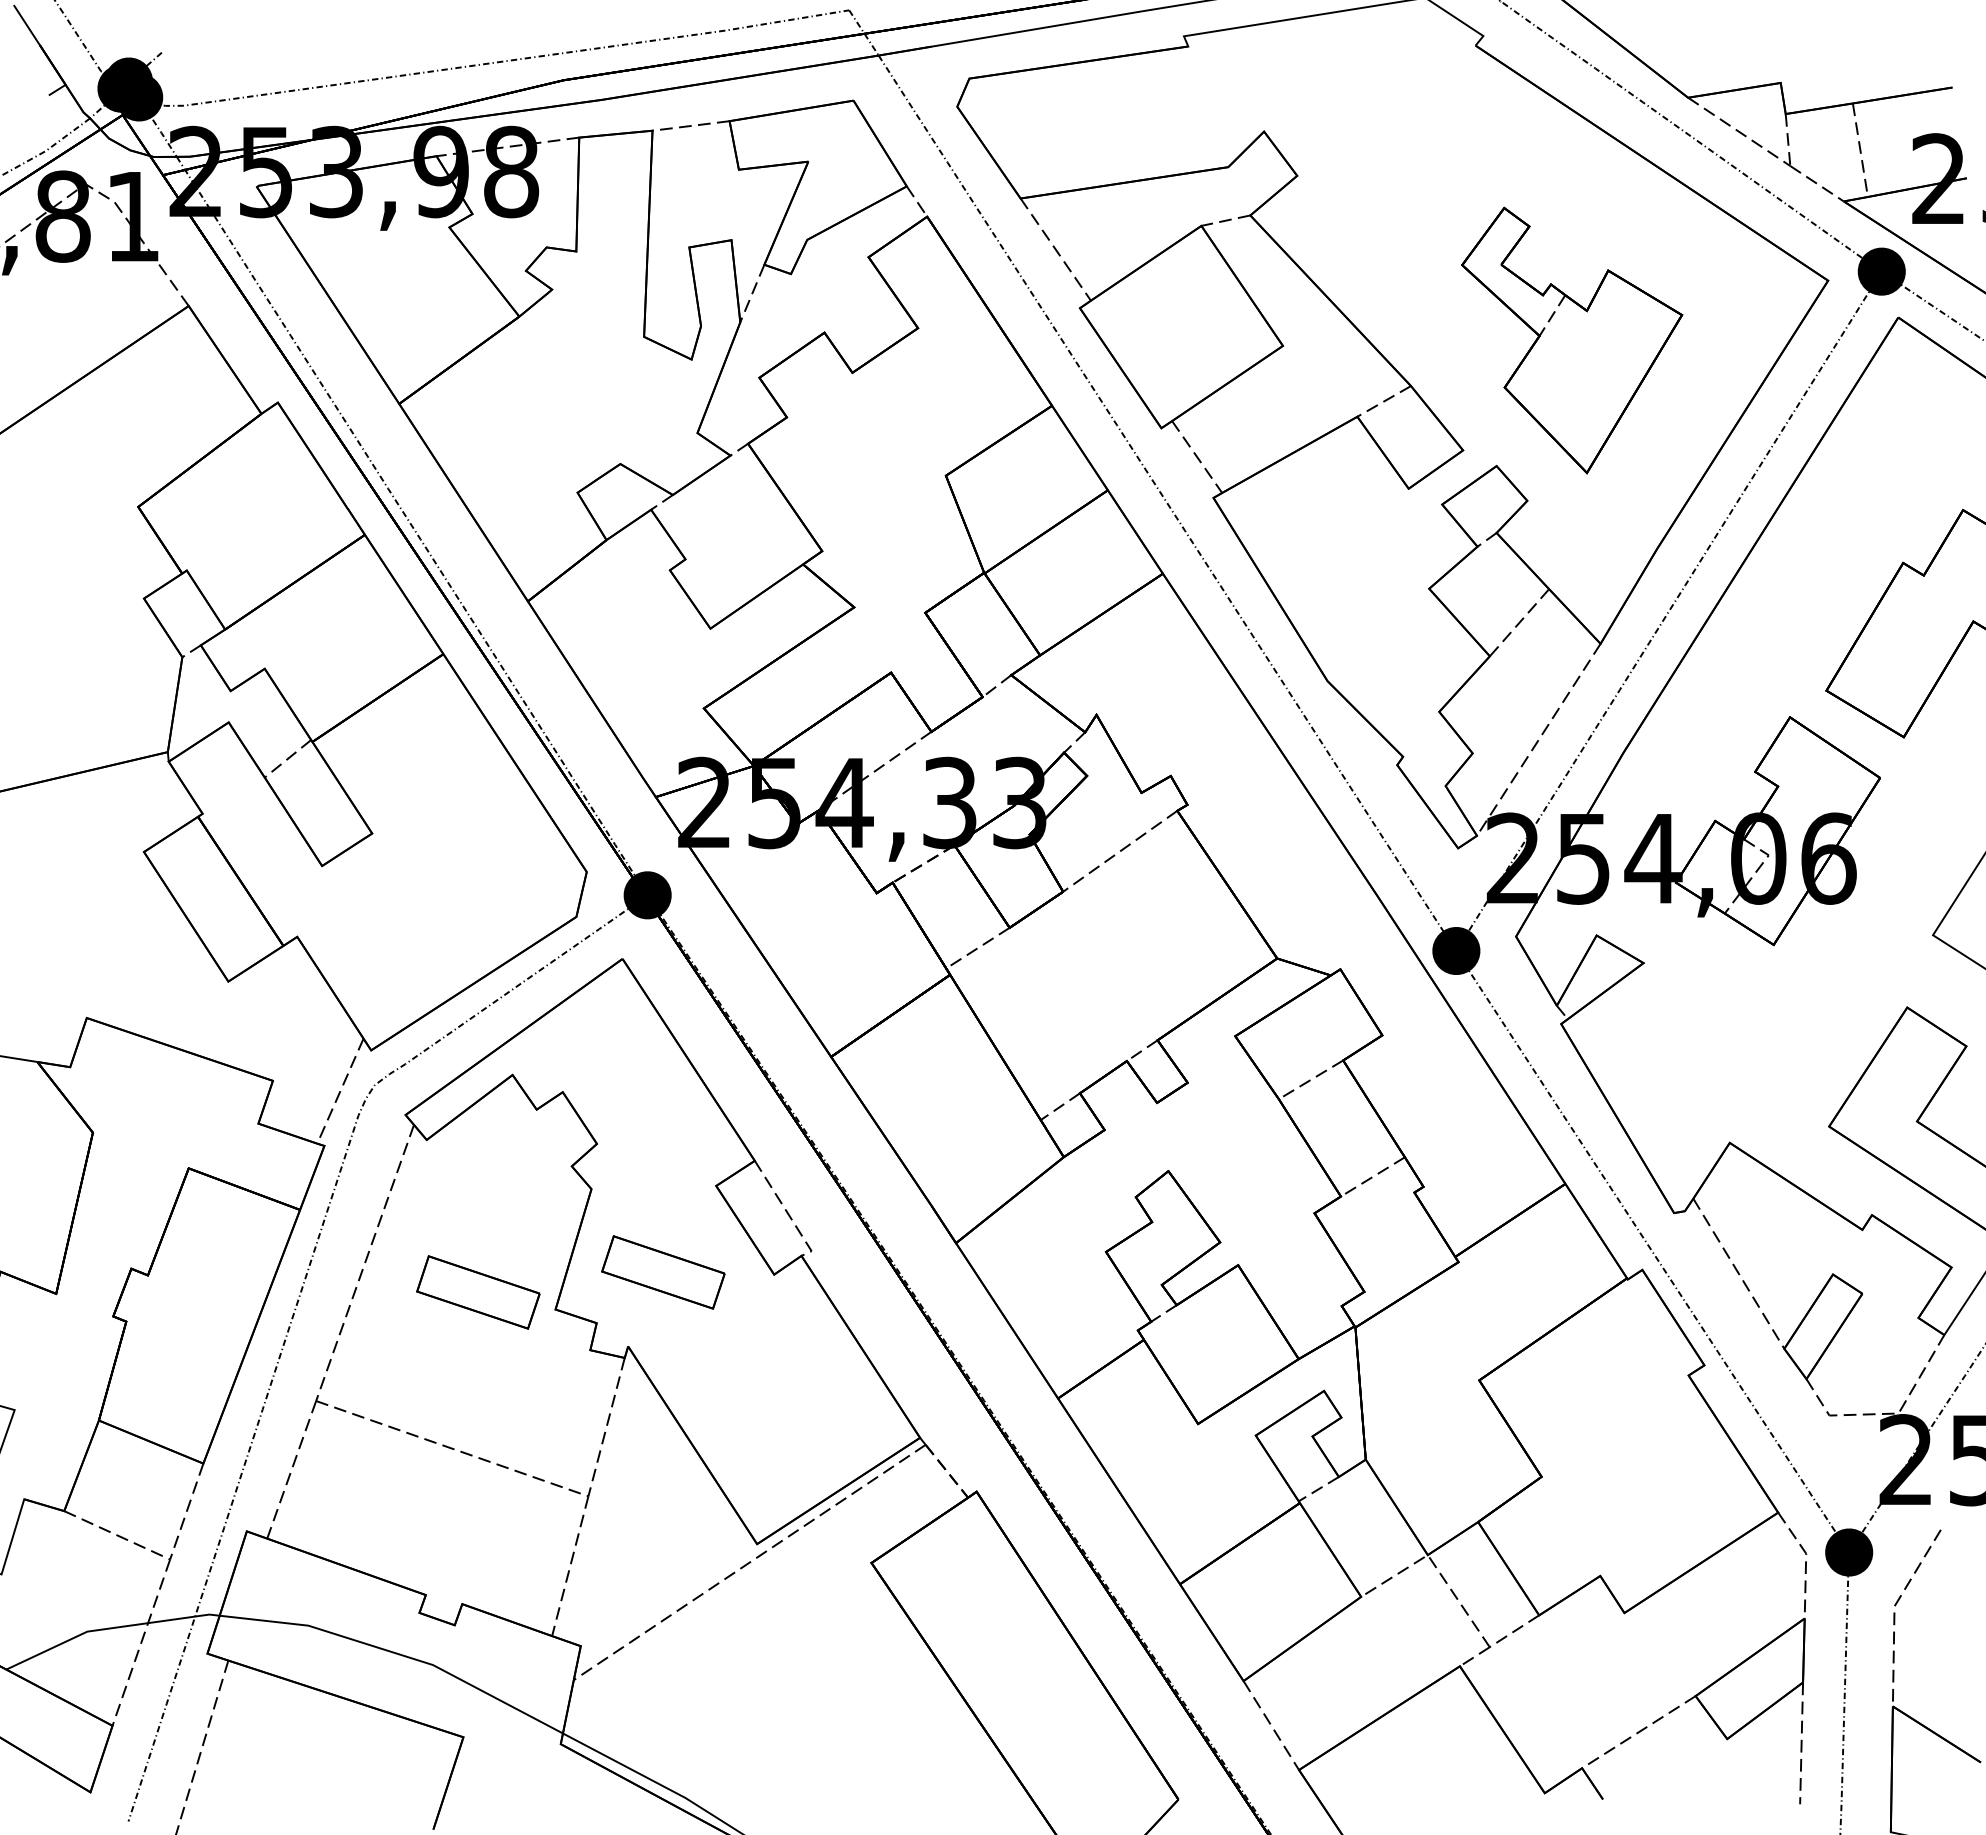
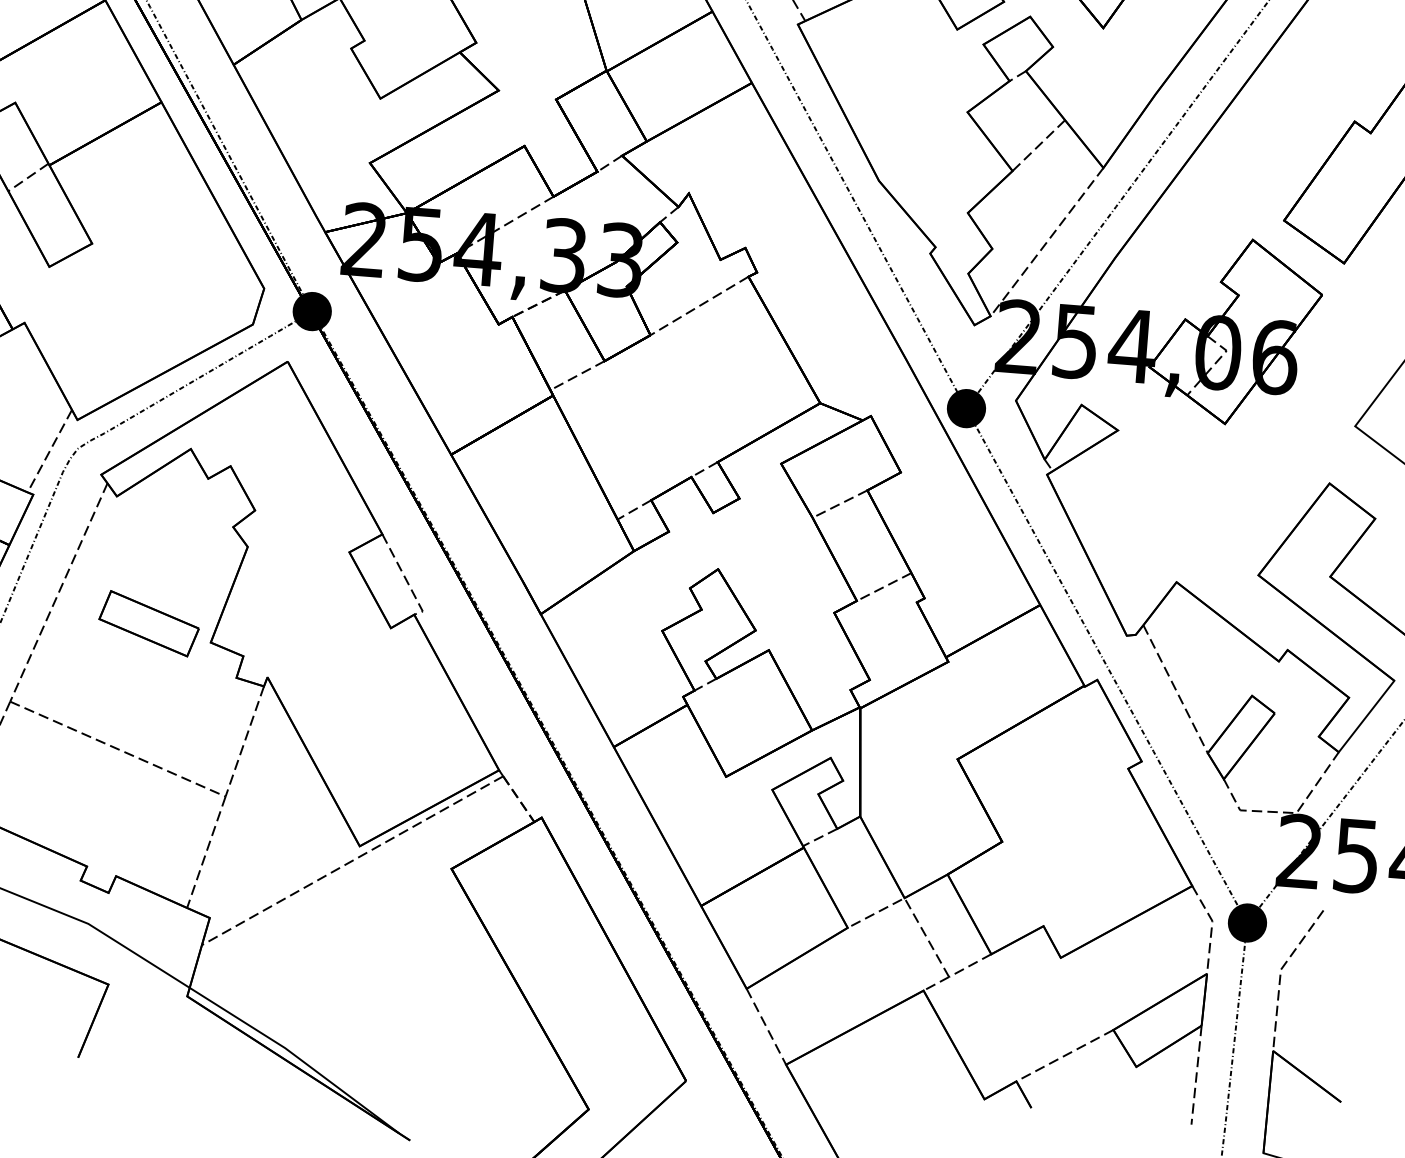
part: (663, 1272) -> (300, 619), removed

